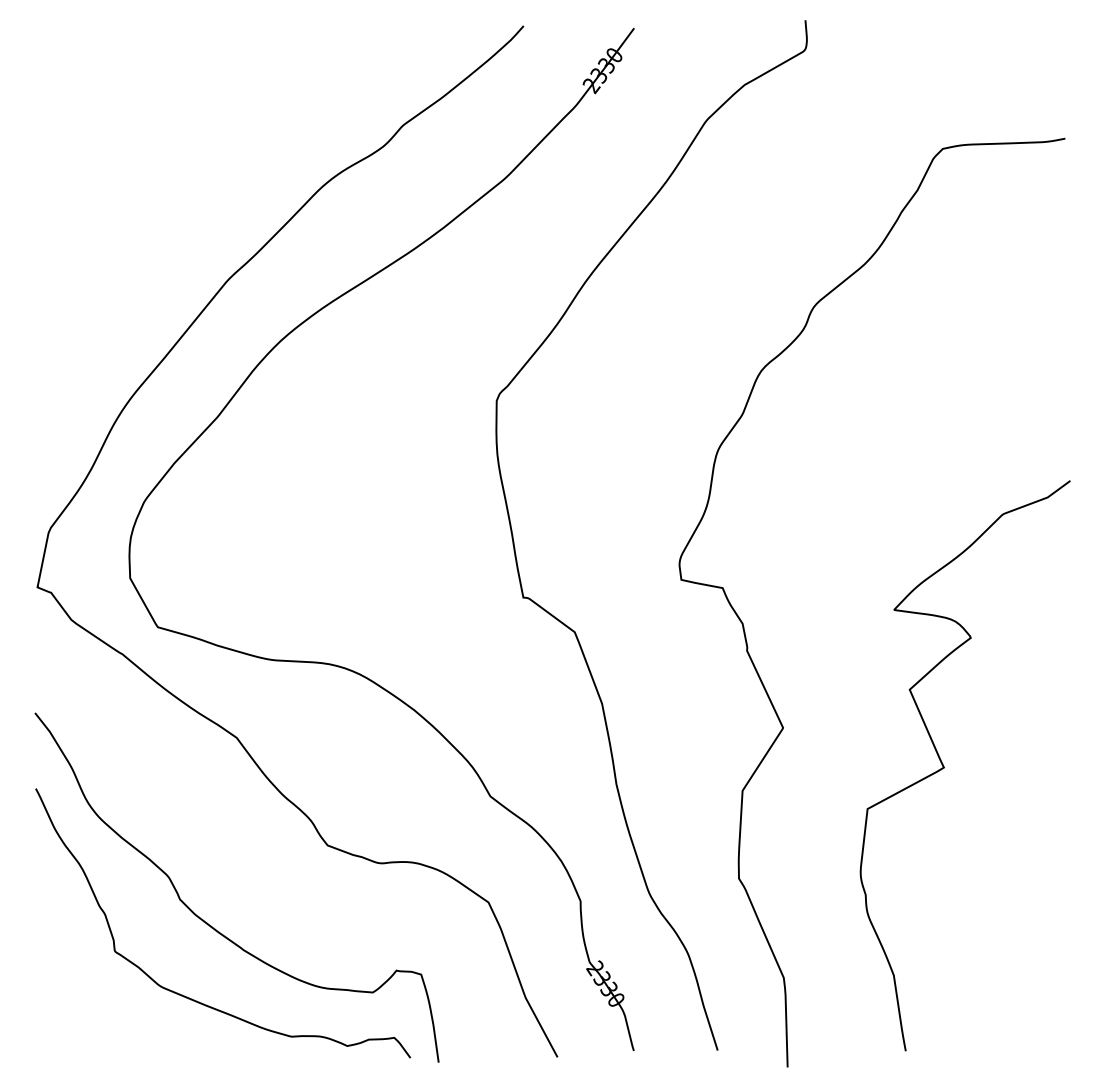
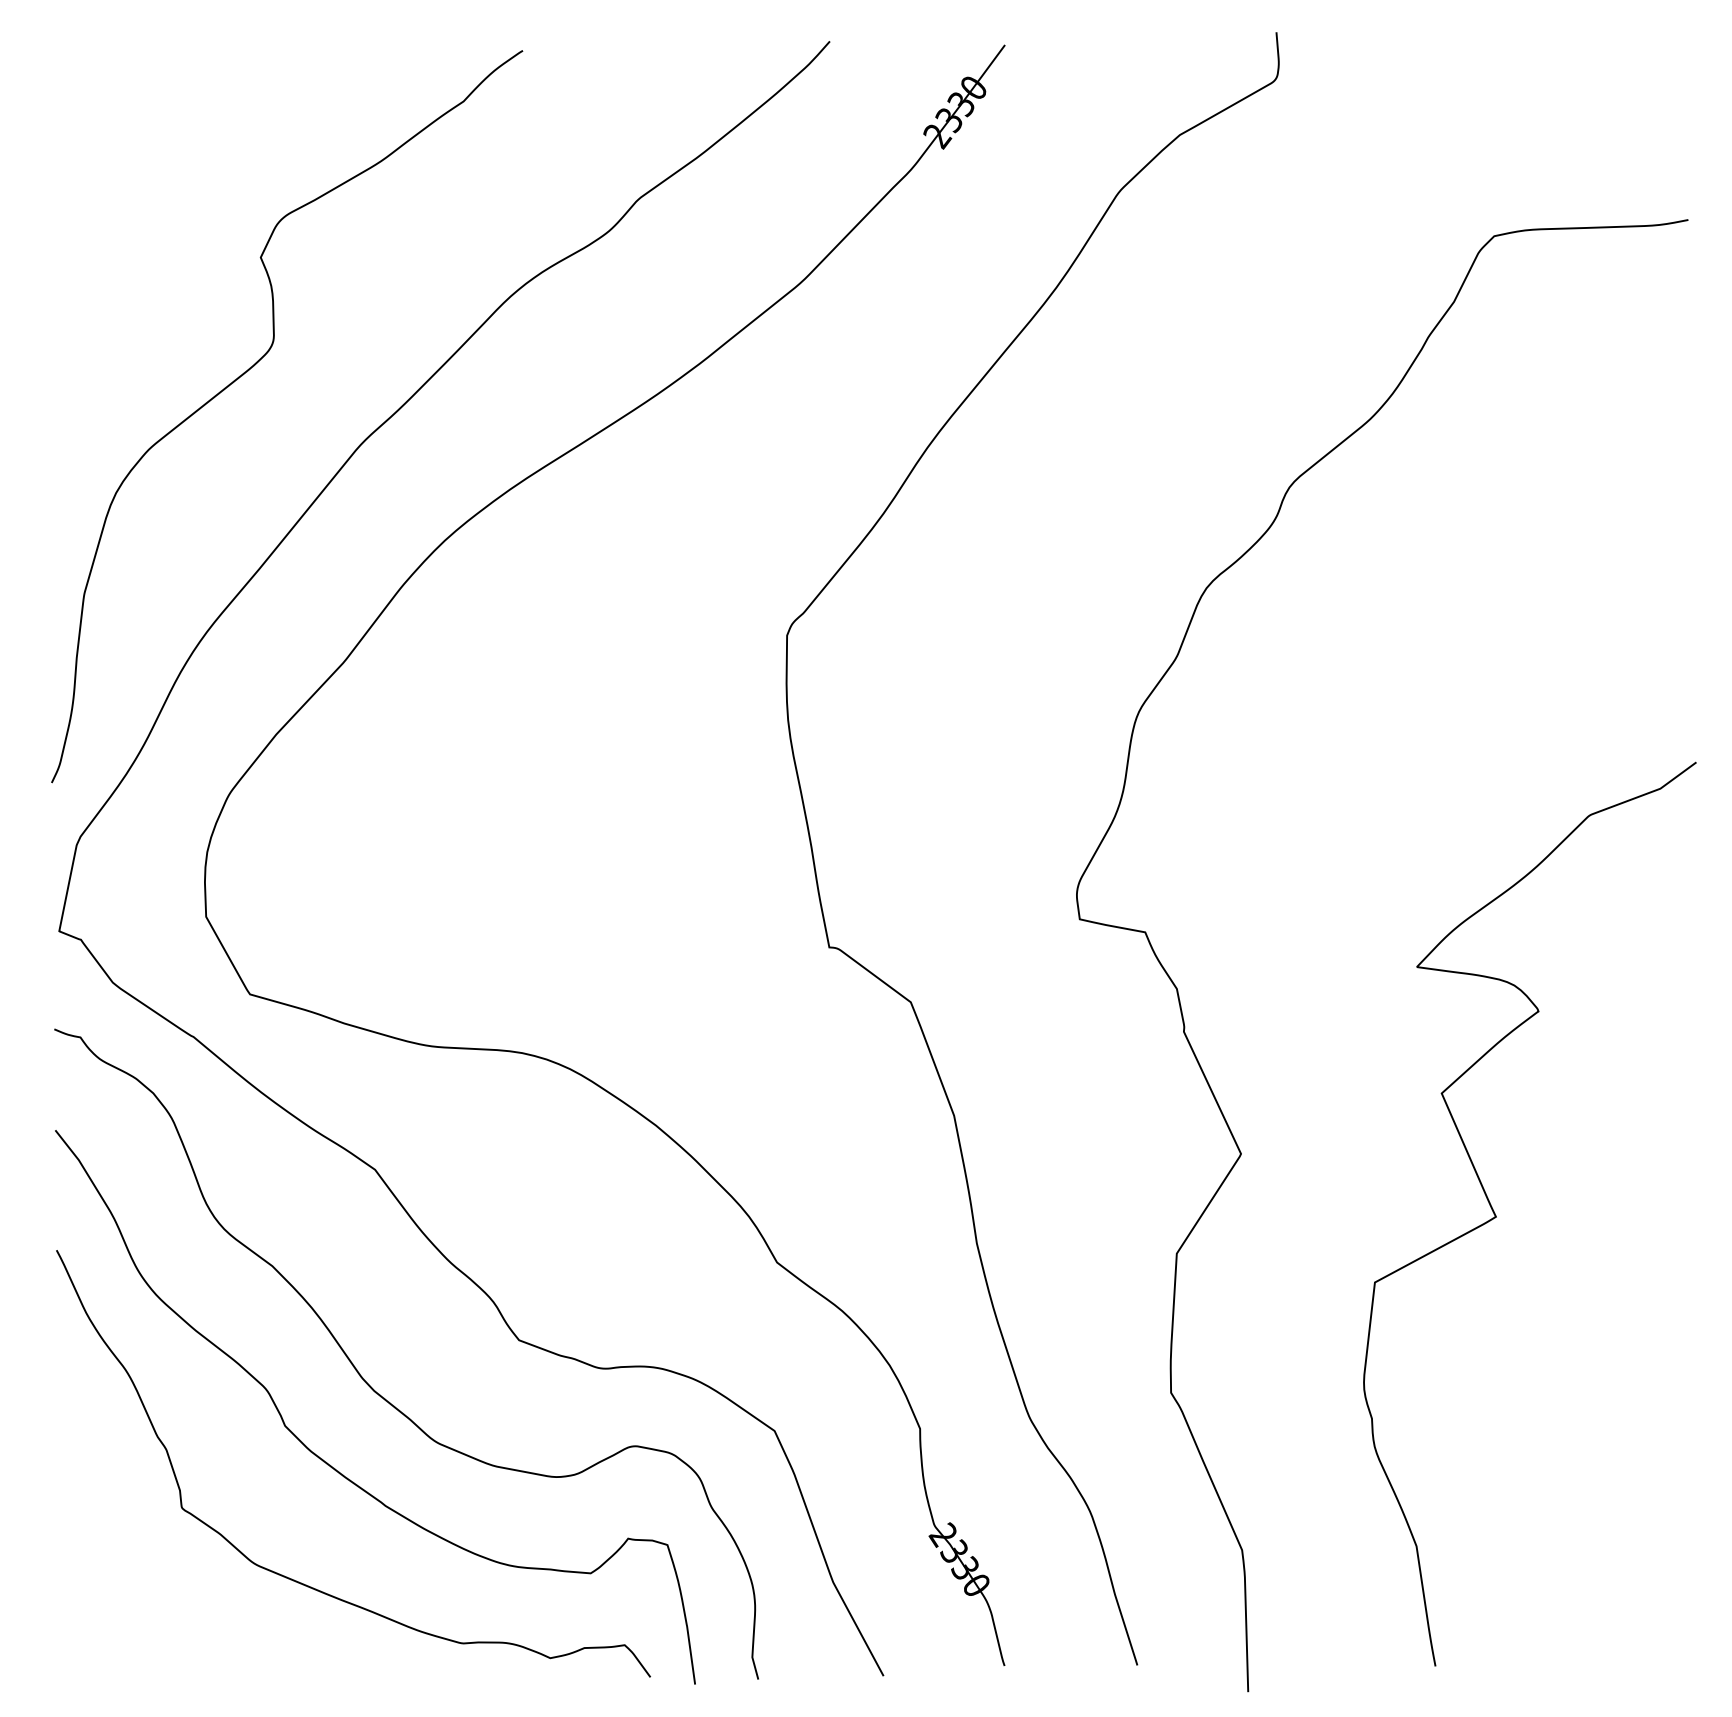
curve: (158, 233) -> (251, 370), added
curve: (231, 870) -> (366, 1379), added

